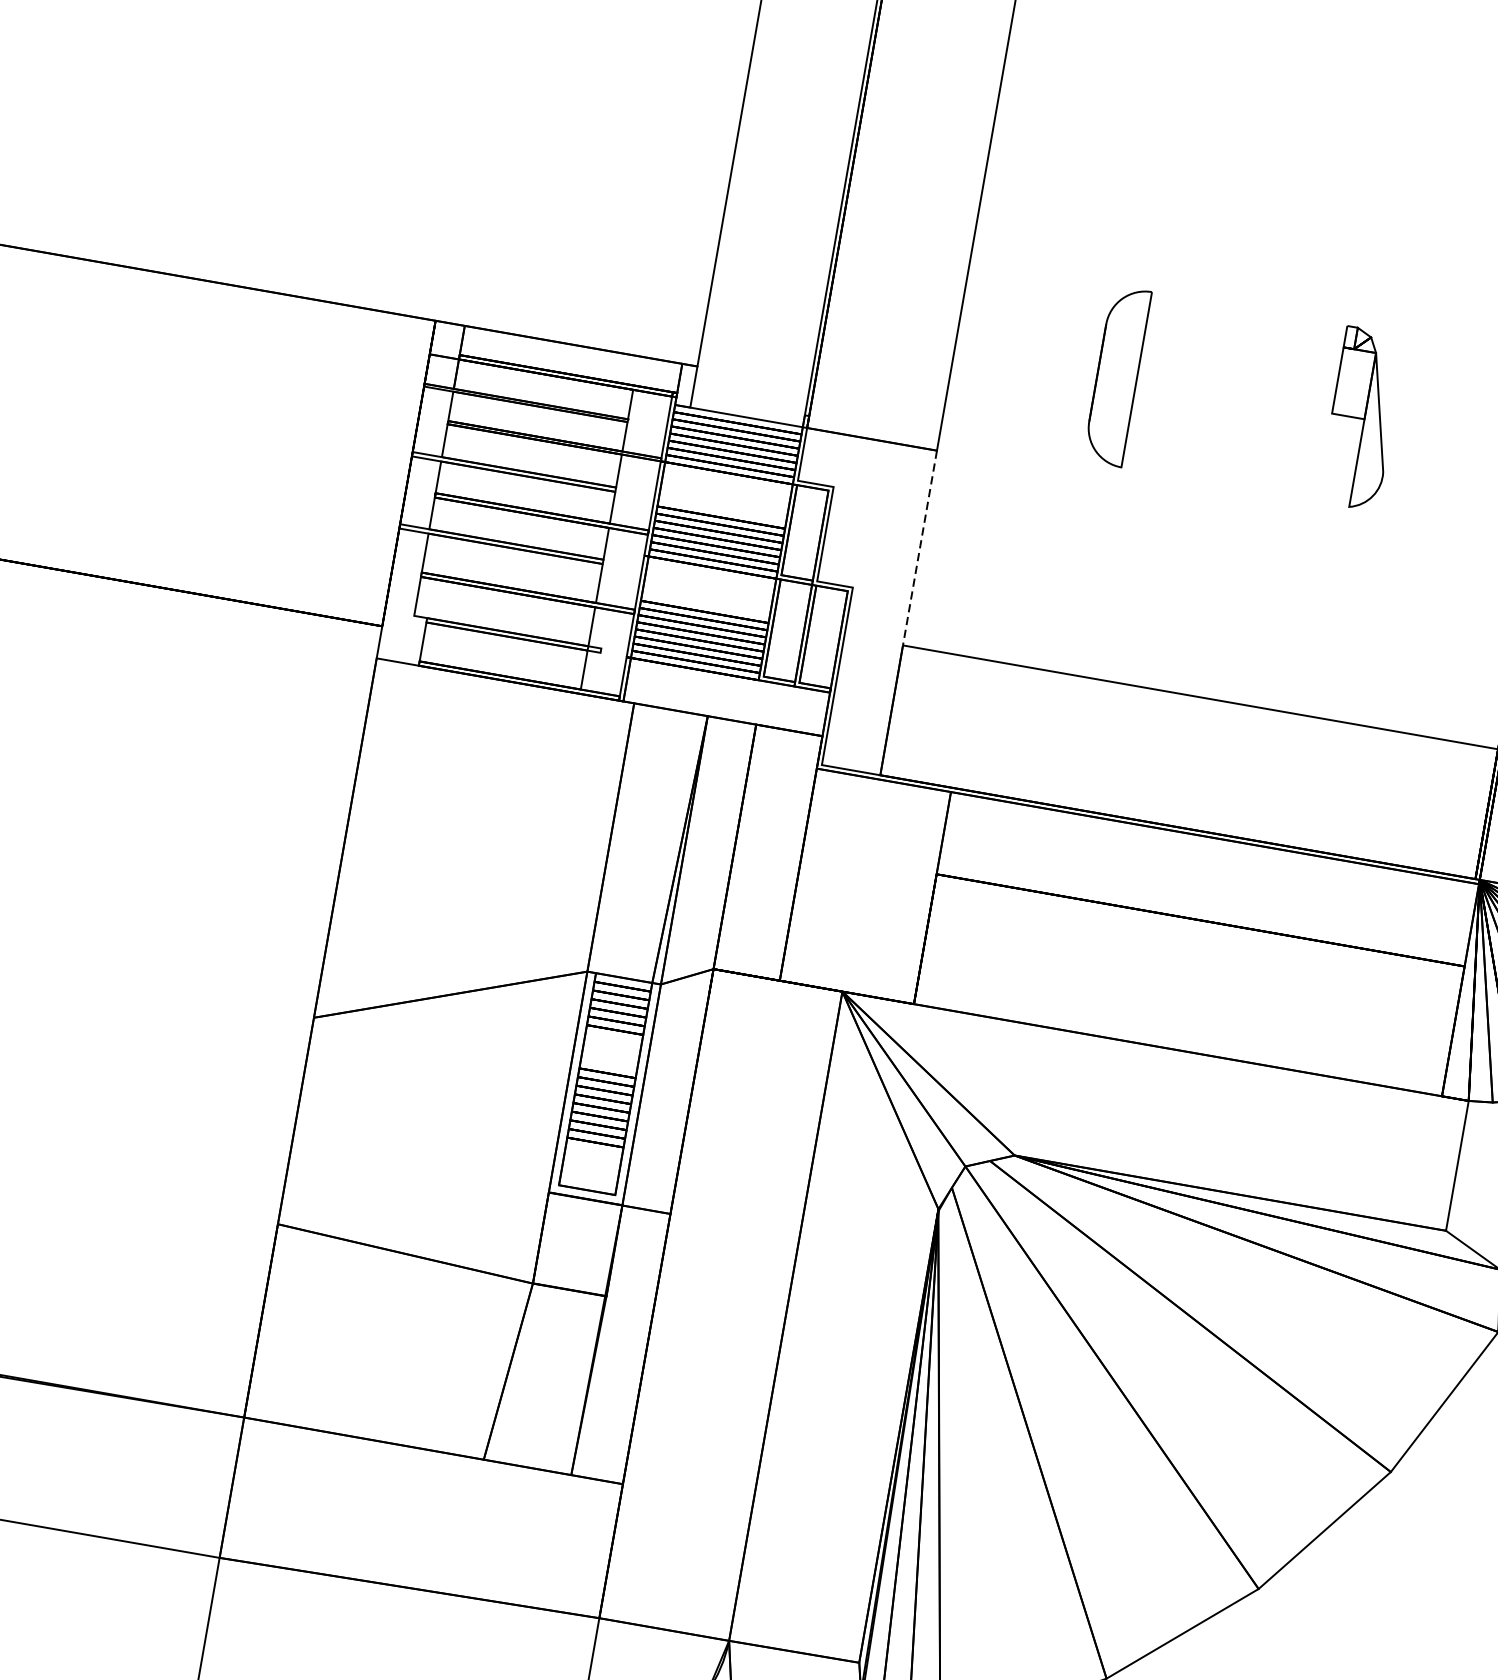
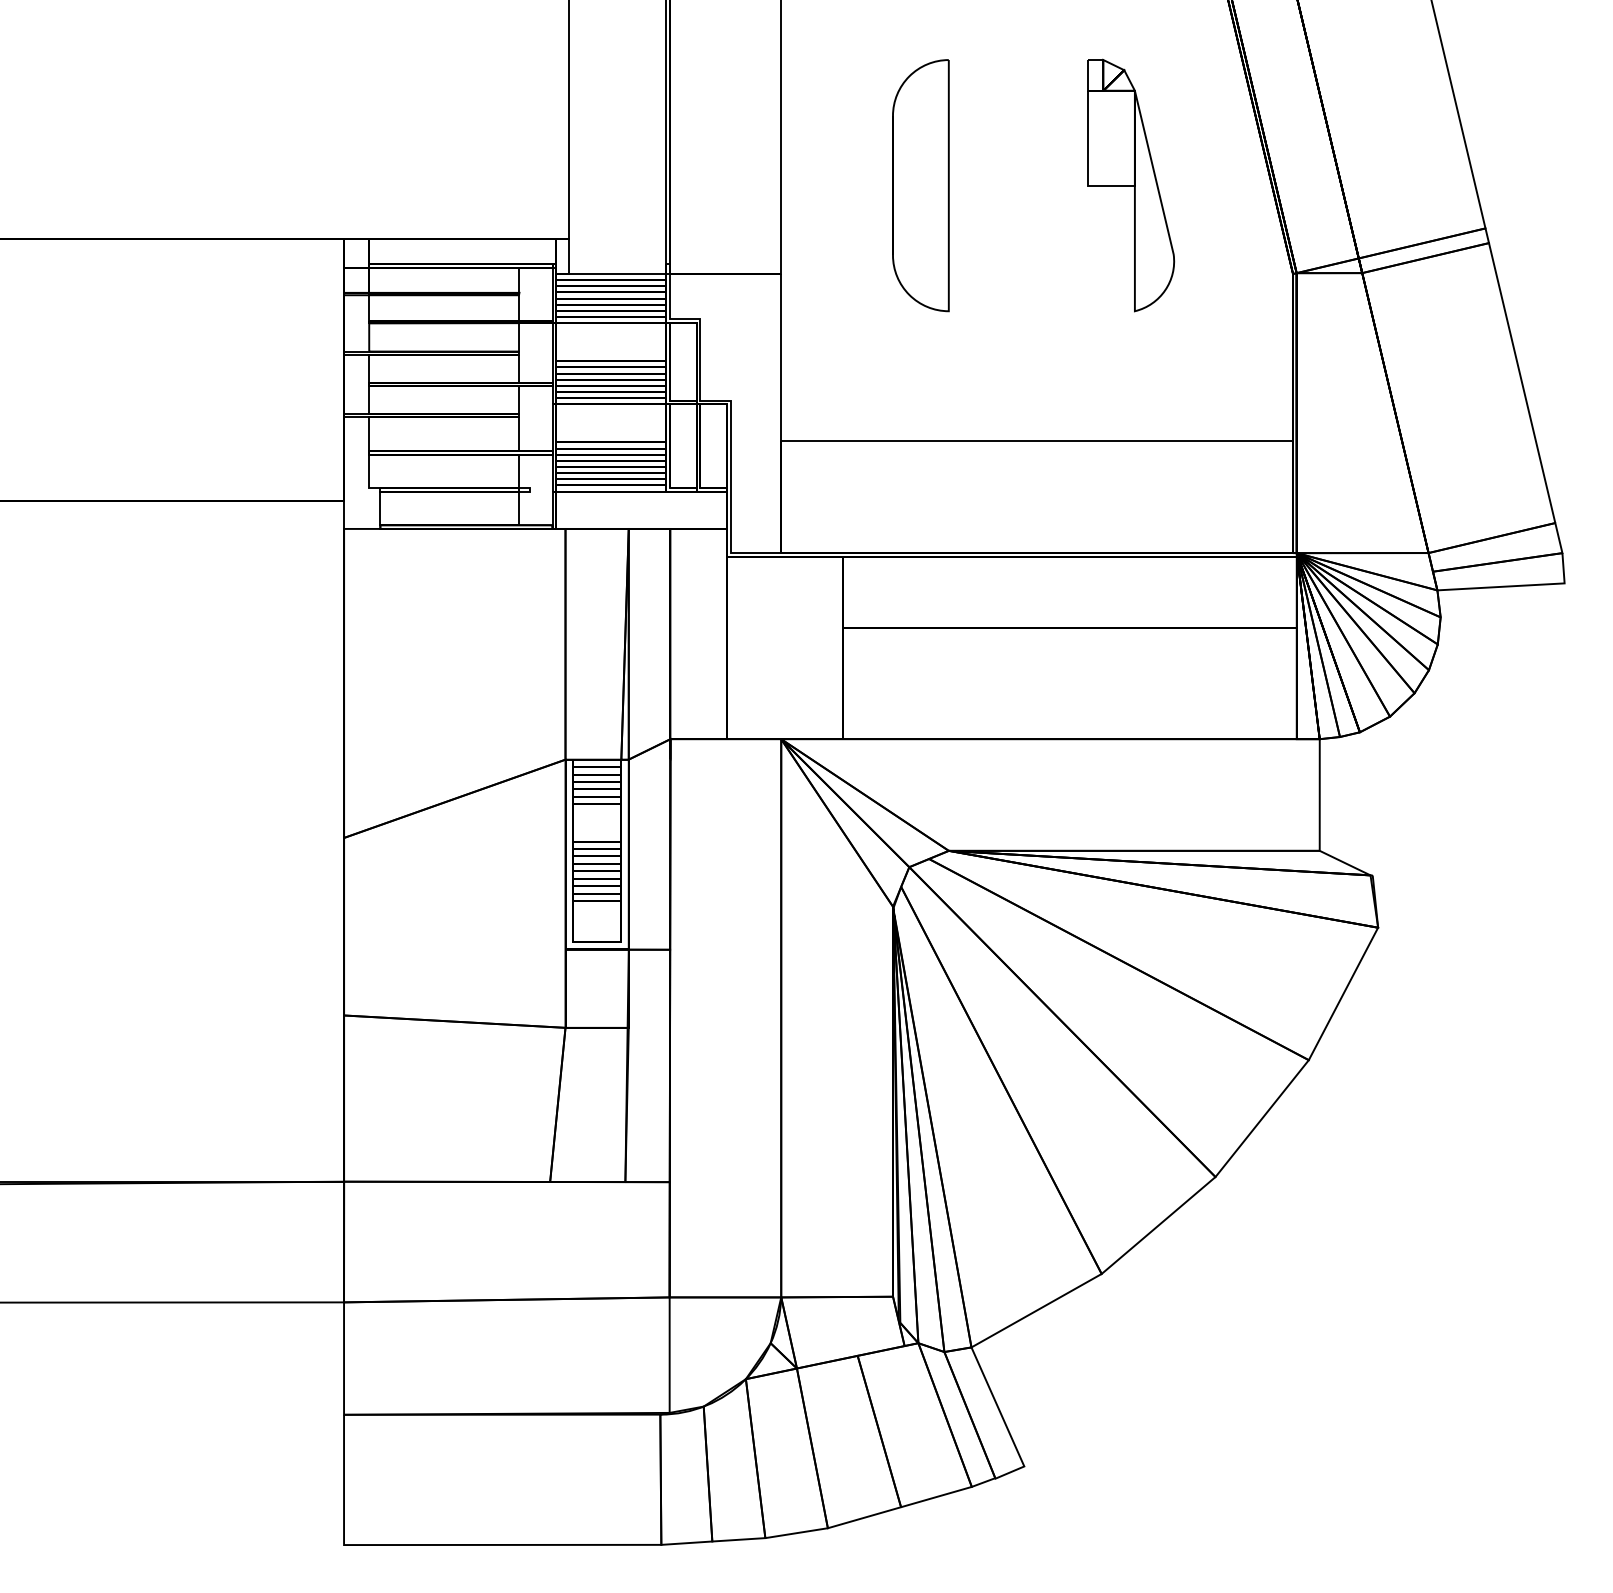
part: (1116, 375) -> (920, 185), size x1.67
part: (1362, 418) -> (1131, 185), size x1.67
line: (920, 547) -> (781, 357), dashed -> solid

